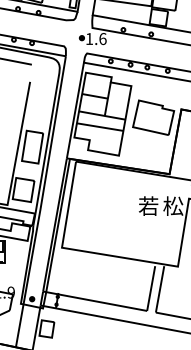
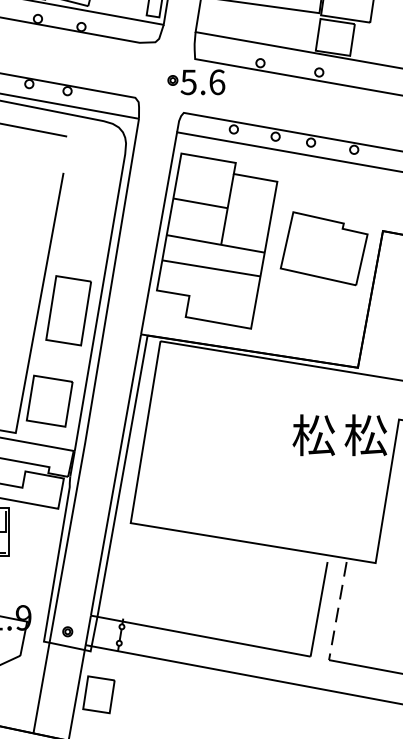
text: (89, 39) -> (188, 83), 1.6 -> 5.6
text: (148, 205) -> (313, 433), 若 -> 松
line: (160, 289) -> (338, 611), solid -> dashed

